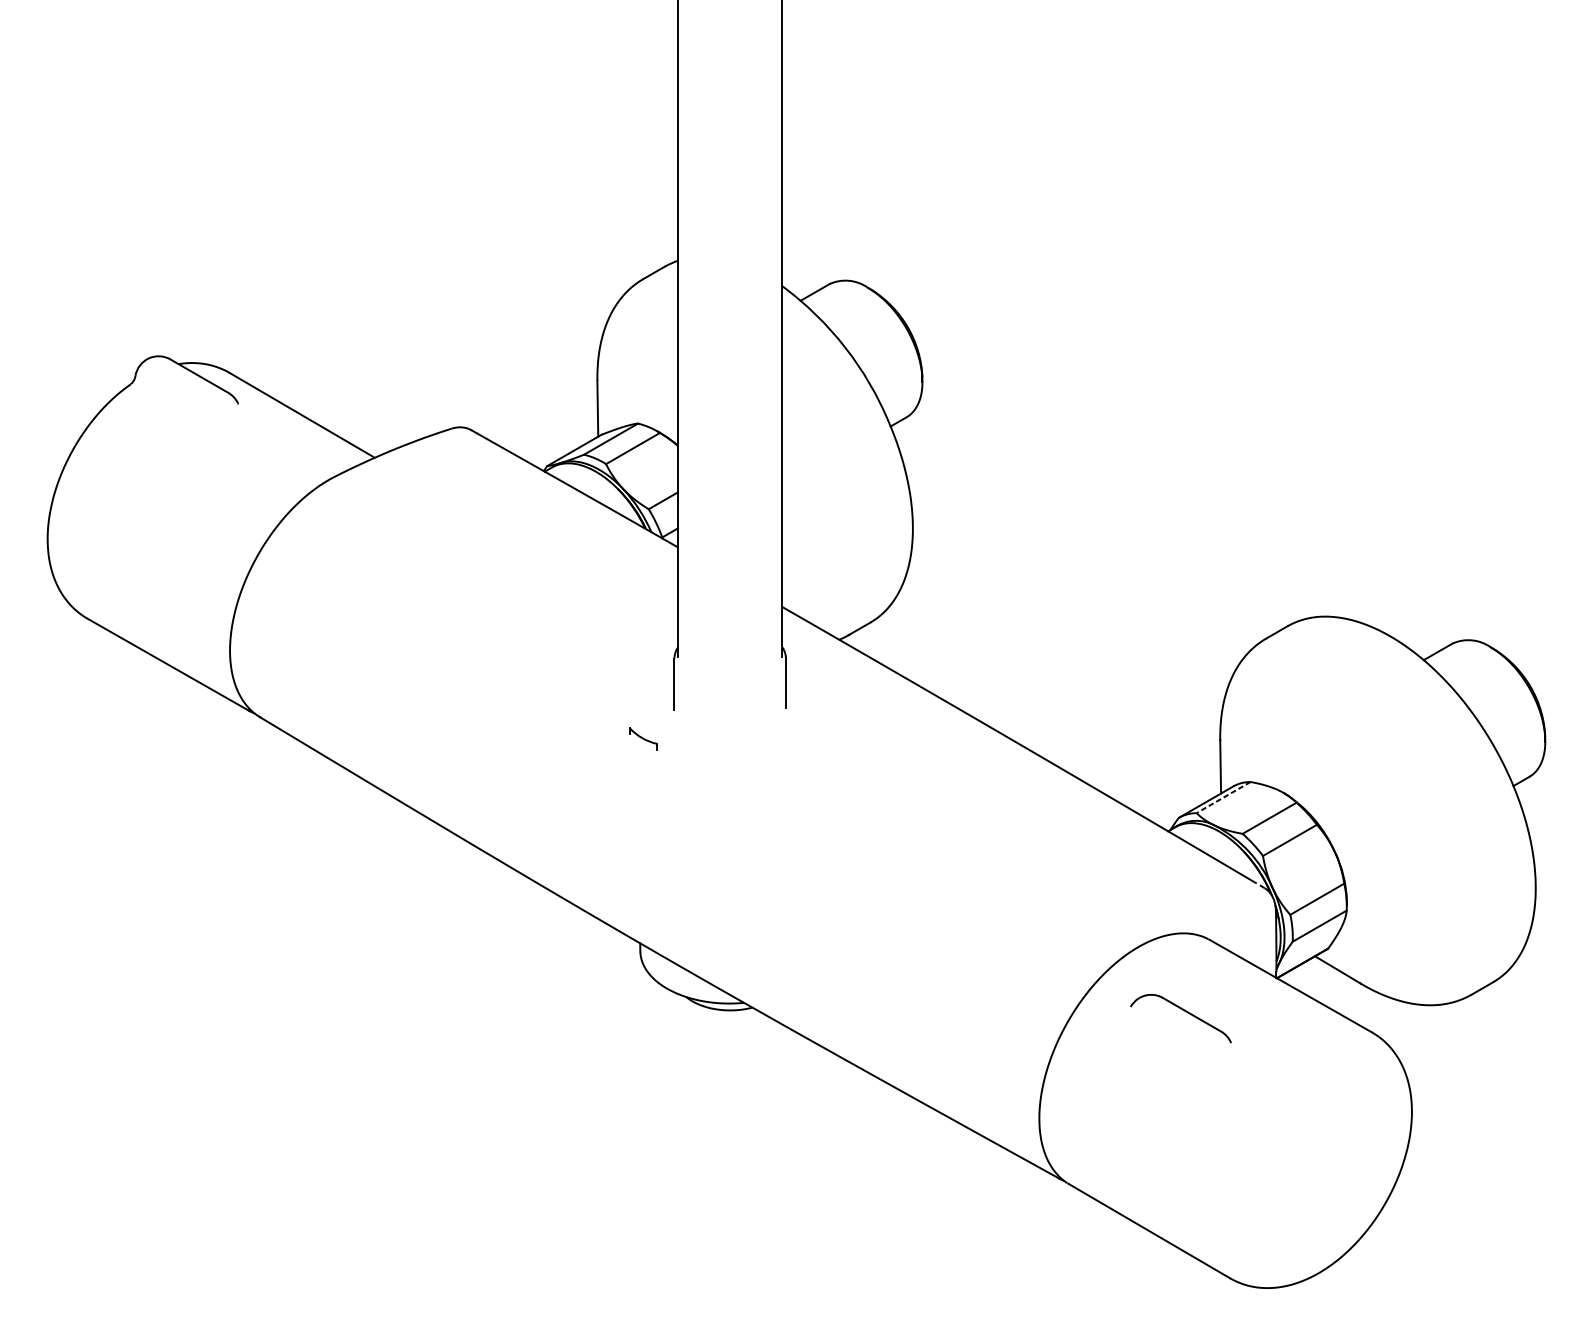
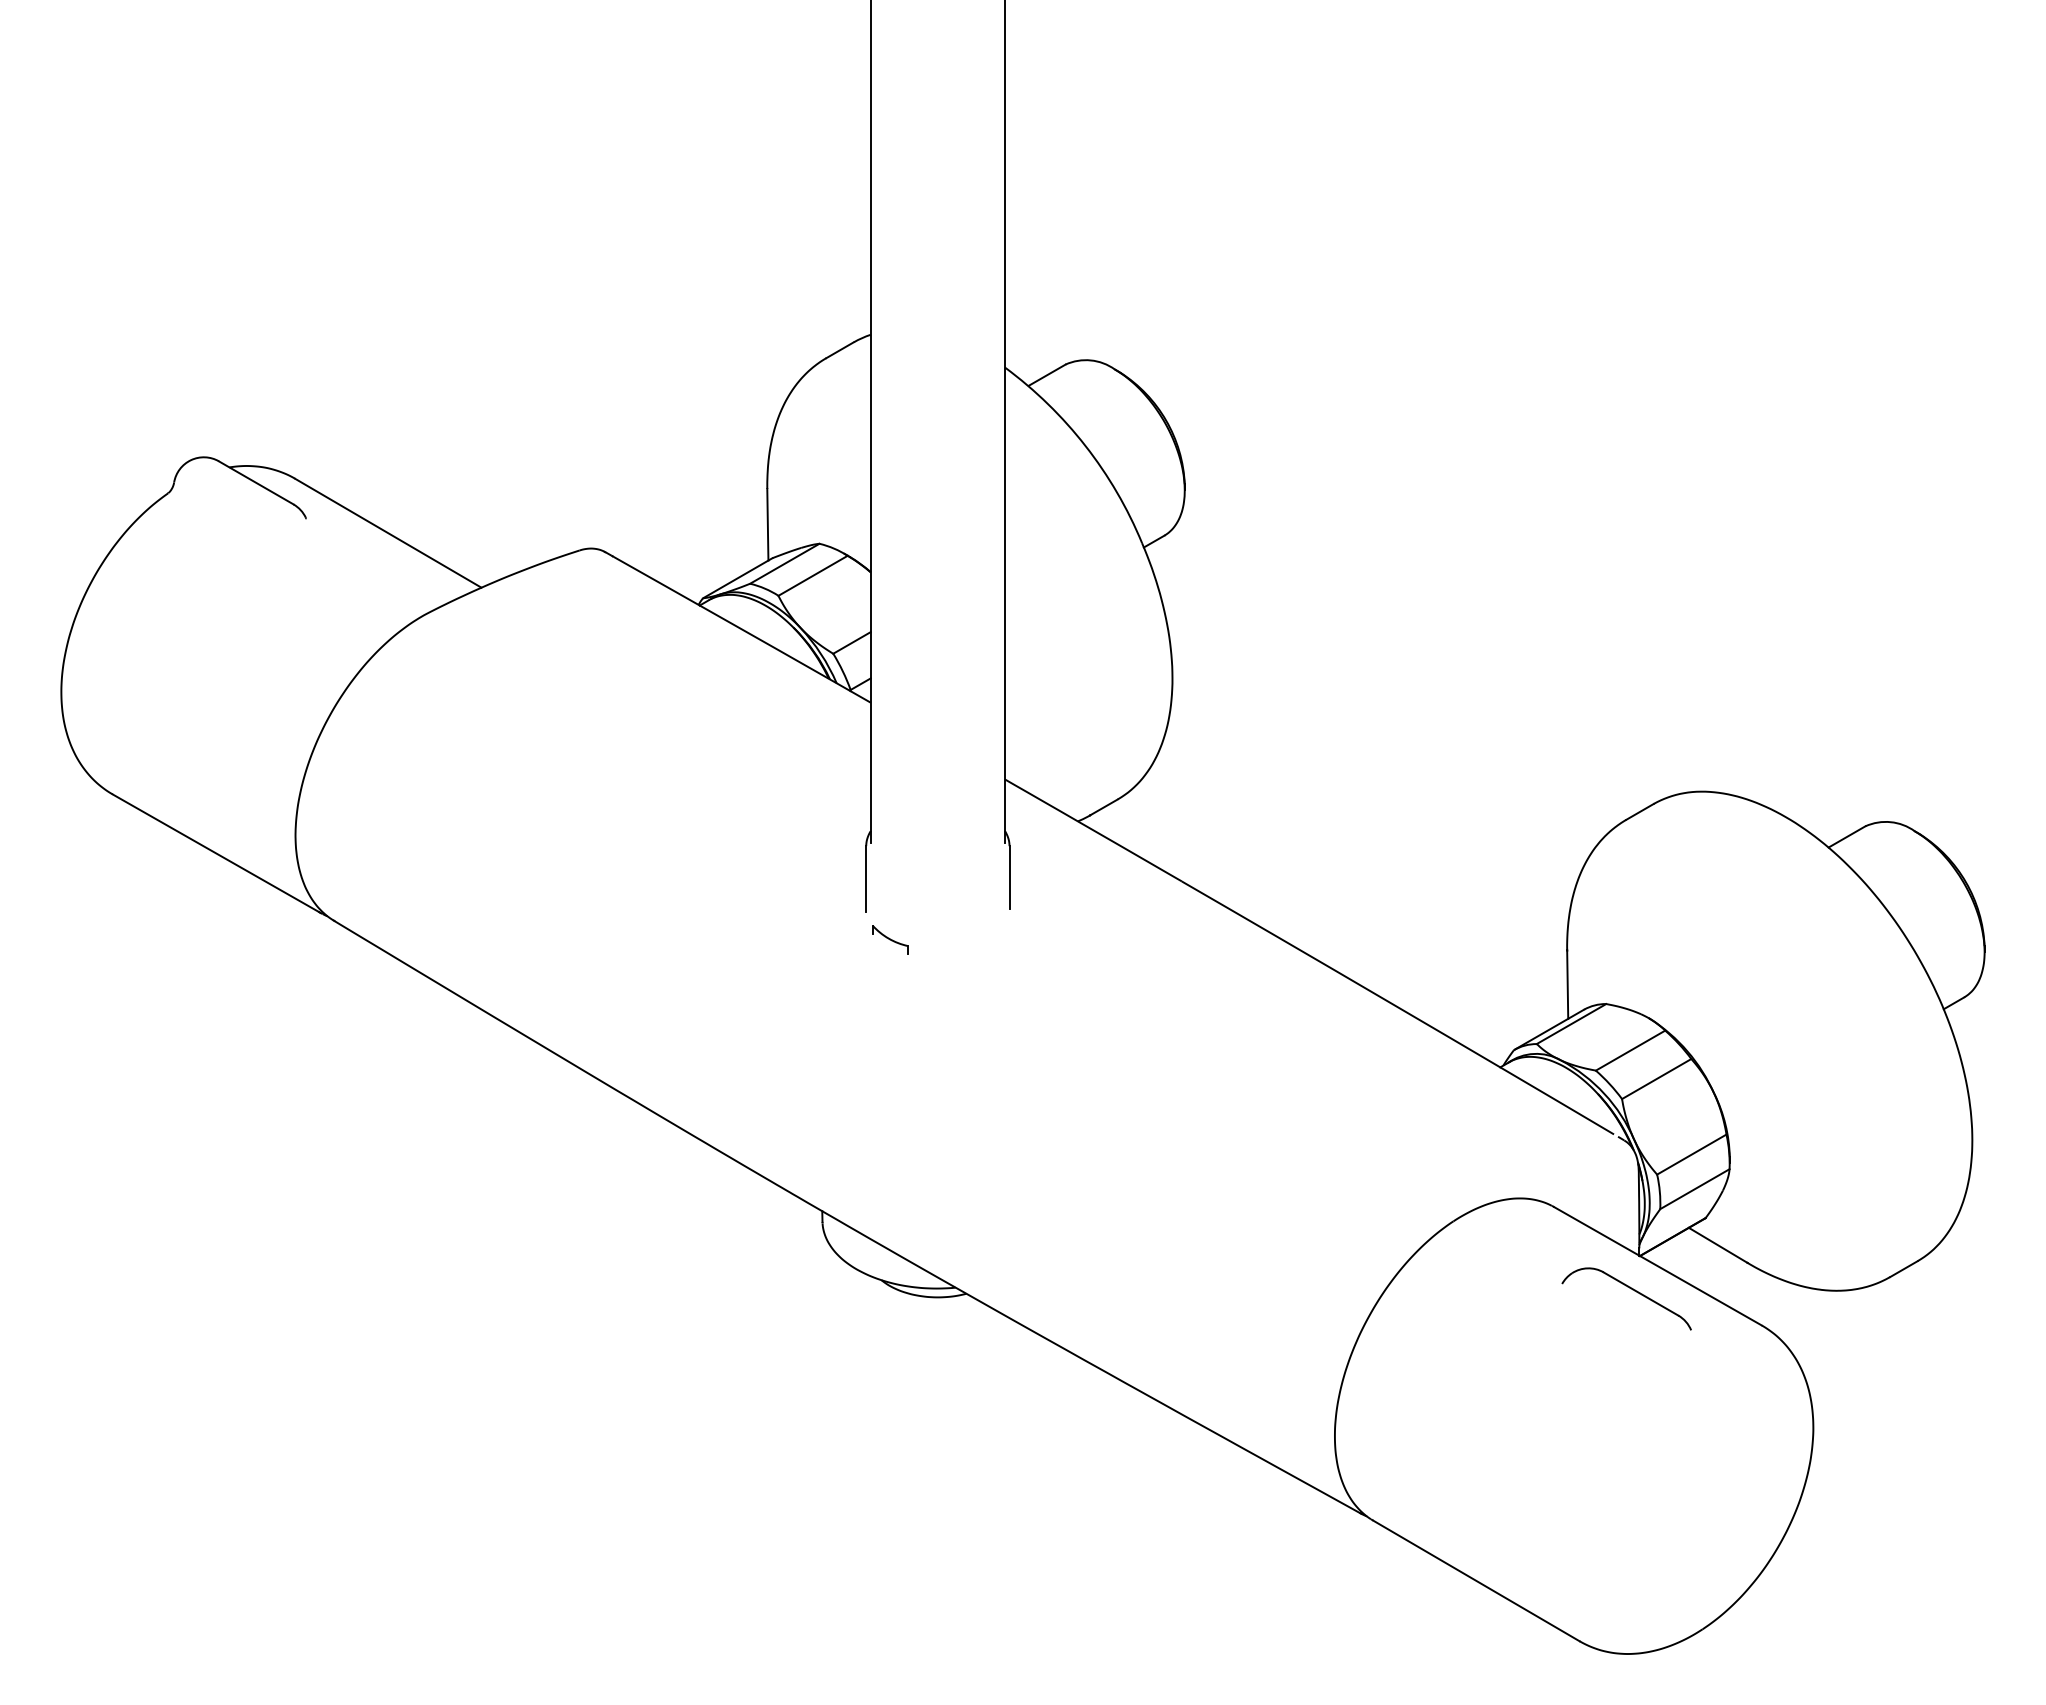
part: (643, 738) -> (890, 939), moved
line: (1223, 797) -> (1571, 1024), dashed -> solid
part: (1185, 1012) -> (1632, 1290), moved

